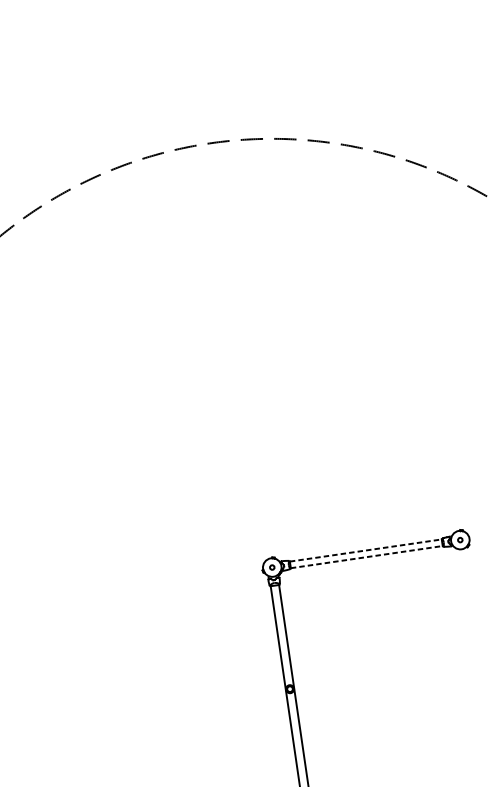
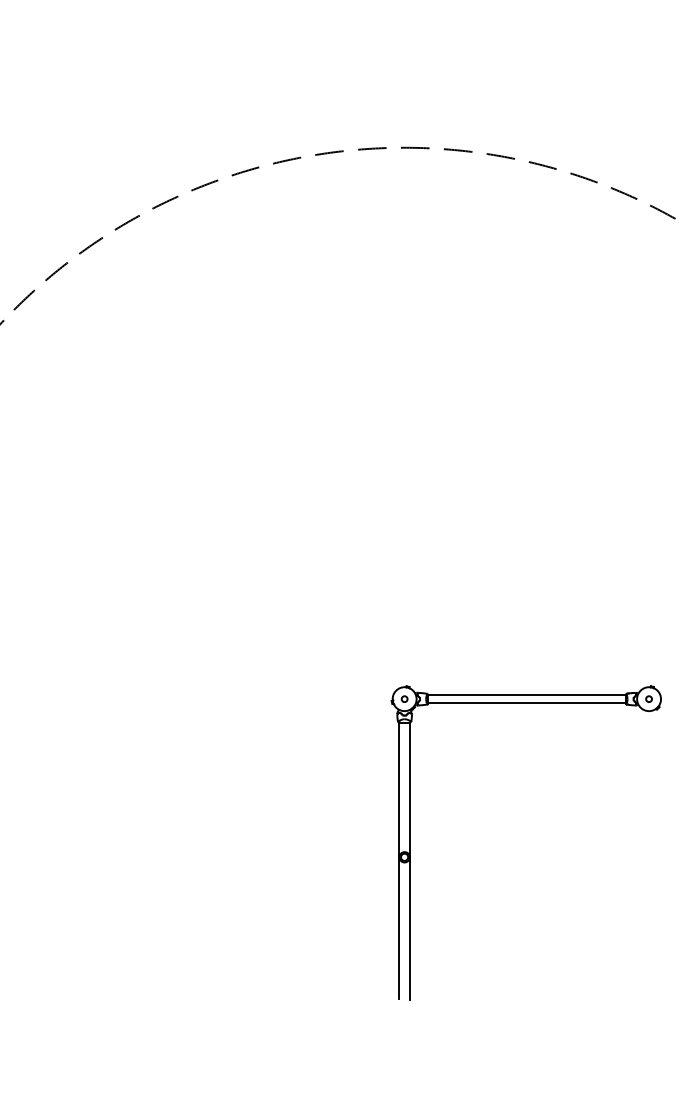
line: (365, 550) -> (526, 694), dashed -> solid
line: (366, 557) -> (526, 703), dashed -> solid

